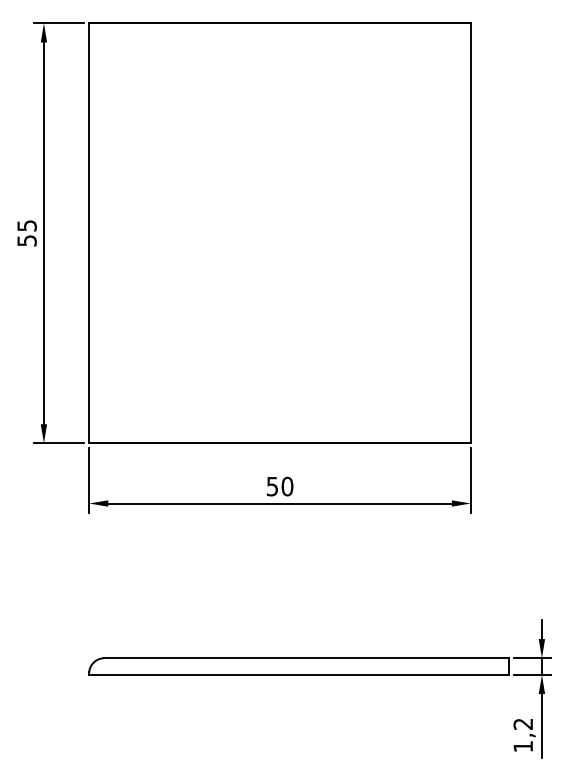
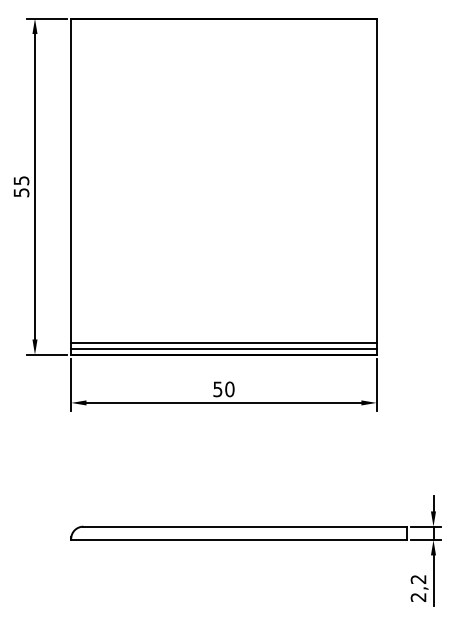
line: (279, 427) -> (223, 342), added
line: (279, 435) -> (223, 348), added
text: (523, 746) -> (418, 597), 1,2 -> 2,2

